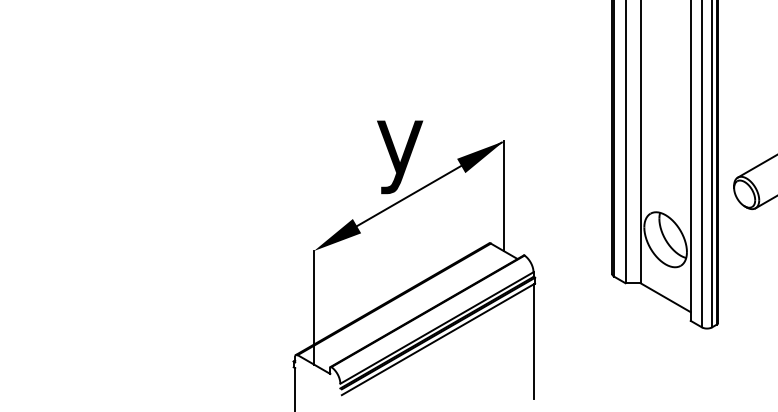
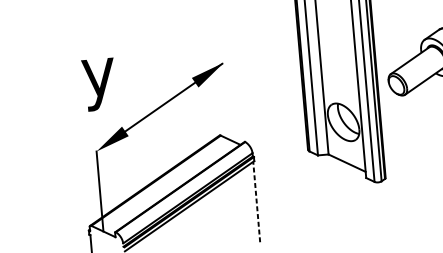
text: (400, 157) -> (99, 84), moved
line: (504, 196) -> (227, 101), removed
line: (533, 341) -> (256, 202), solid -> dashed

